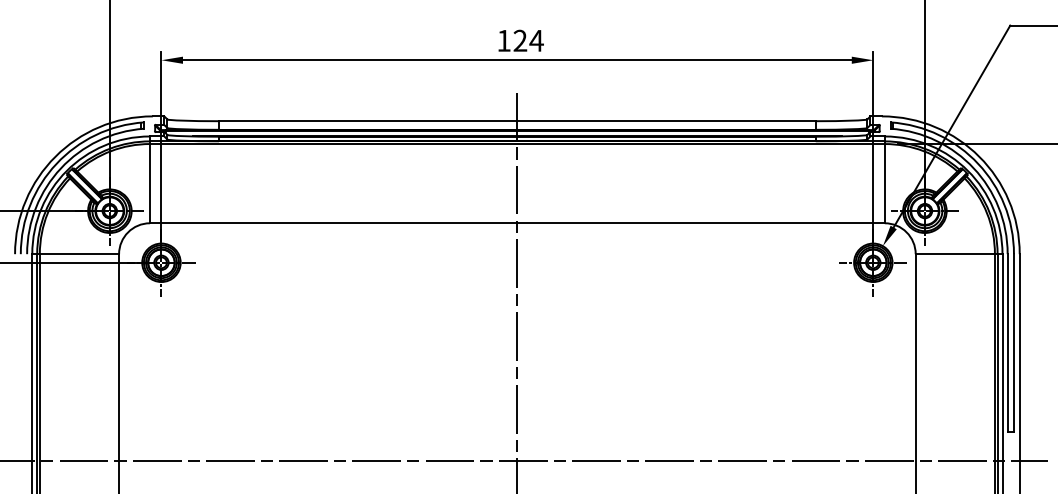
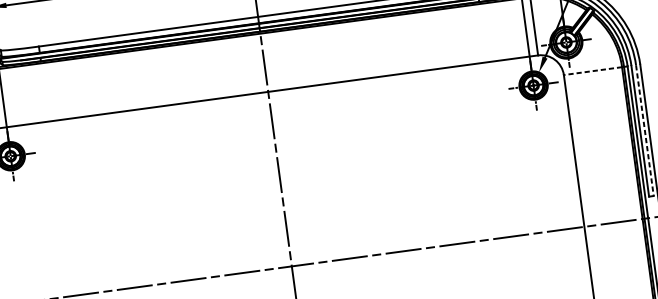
line: (955, 254) -> (593, 71), solid -> dashed
line: (1013, 343) -> (644, 130), solid -> dashed

